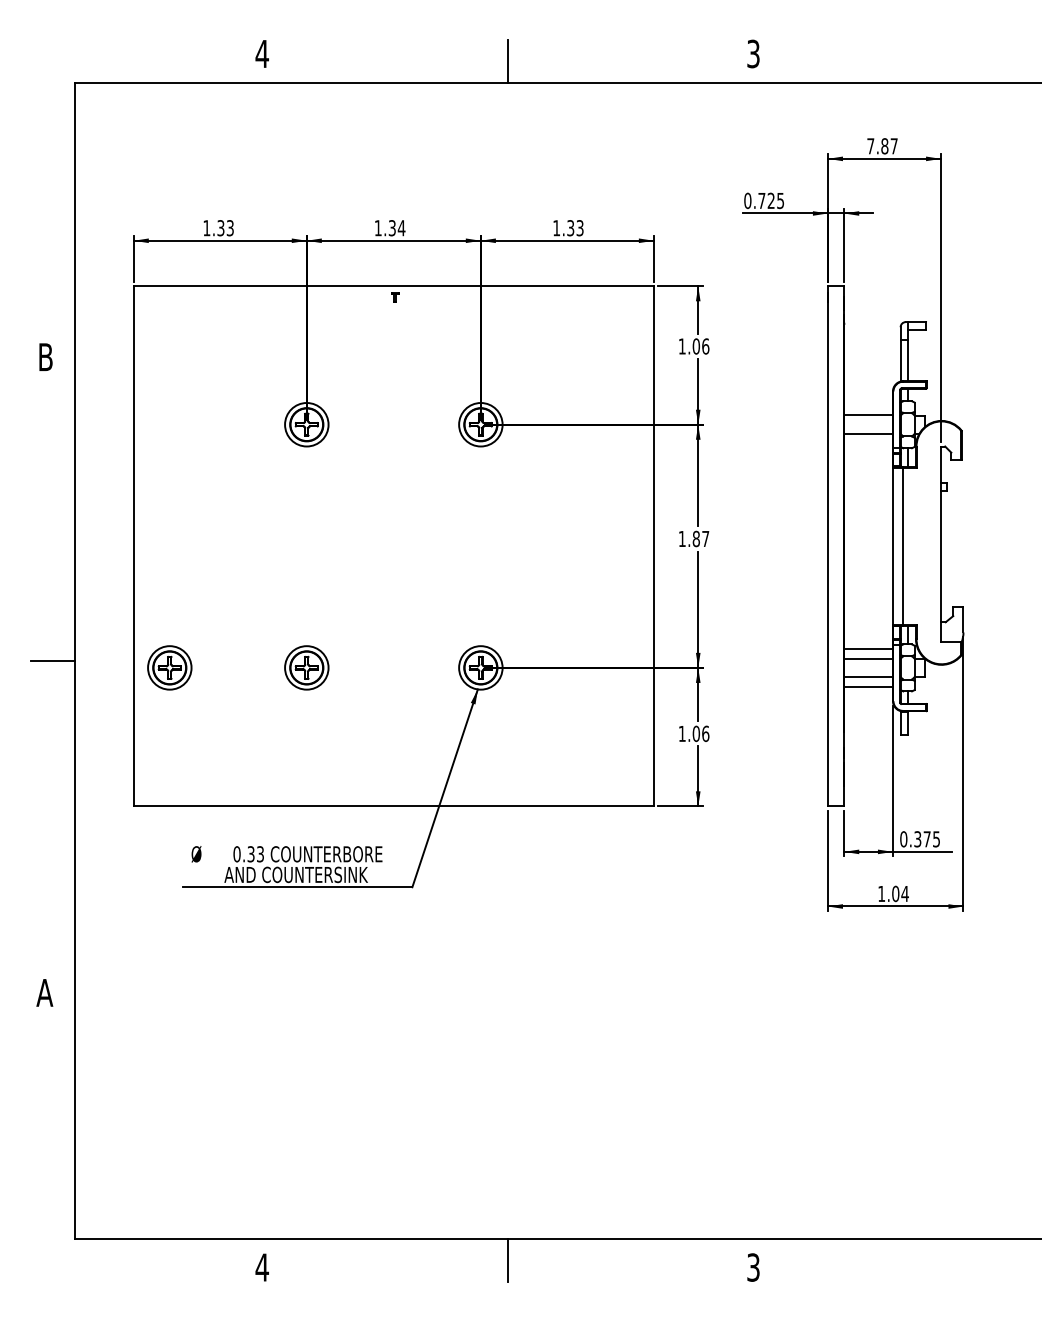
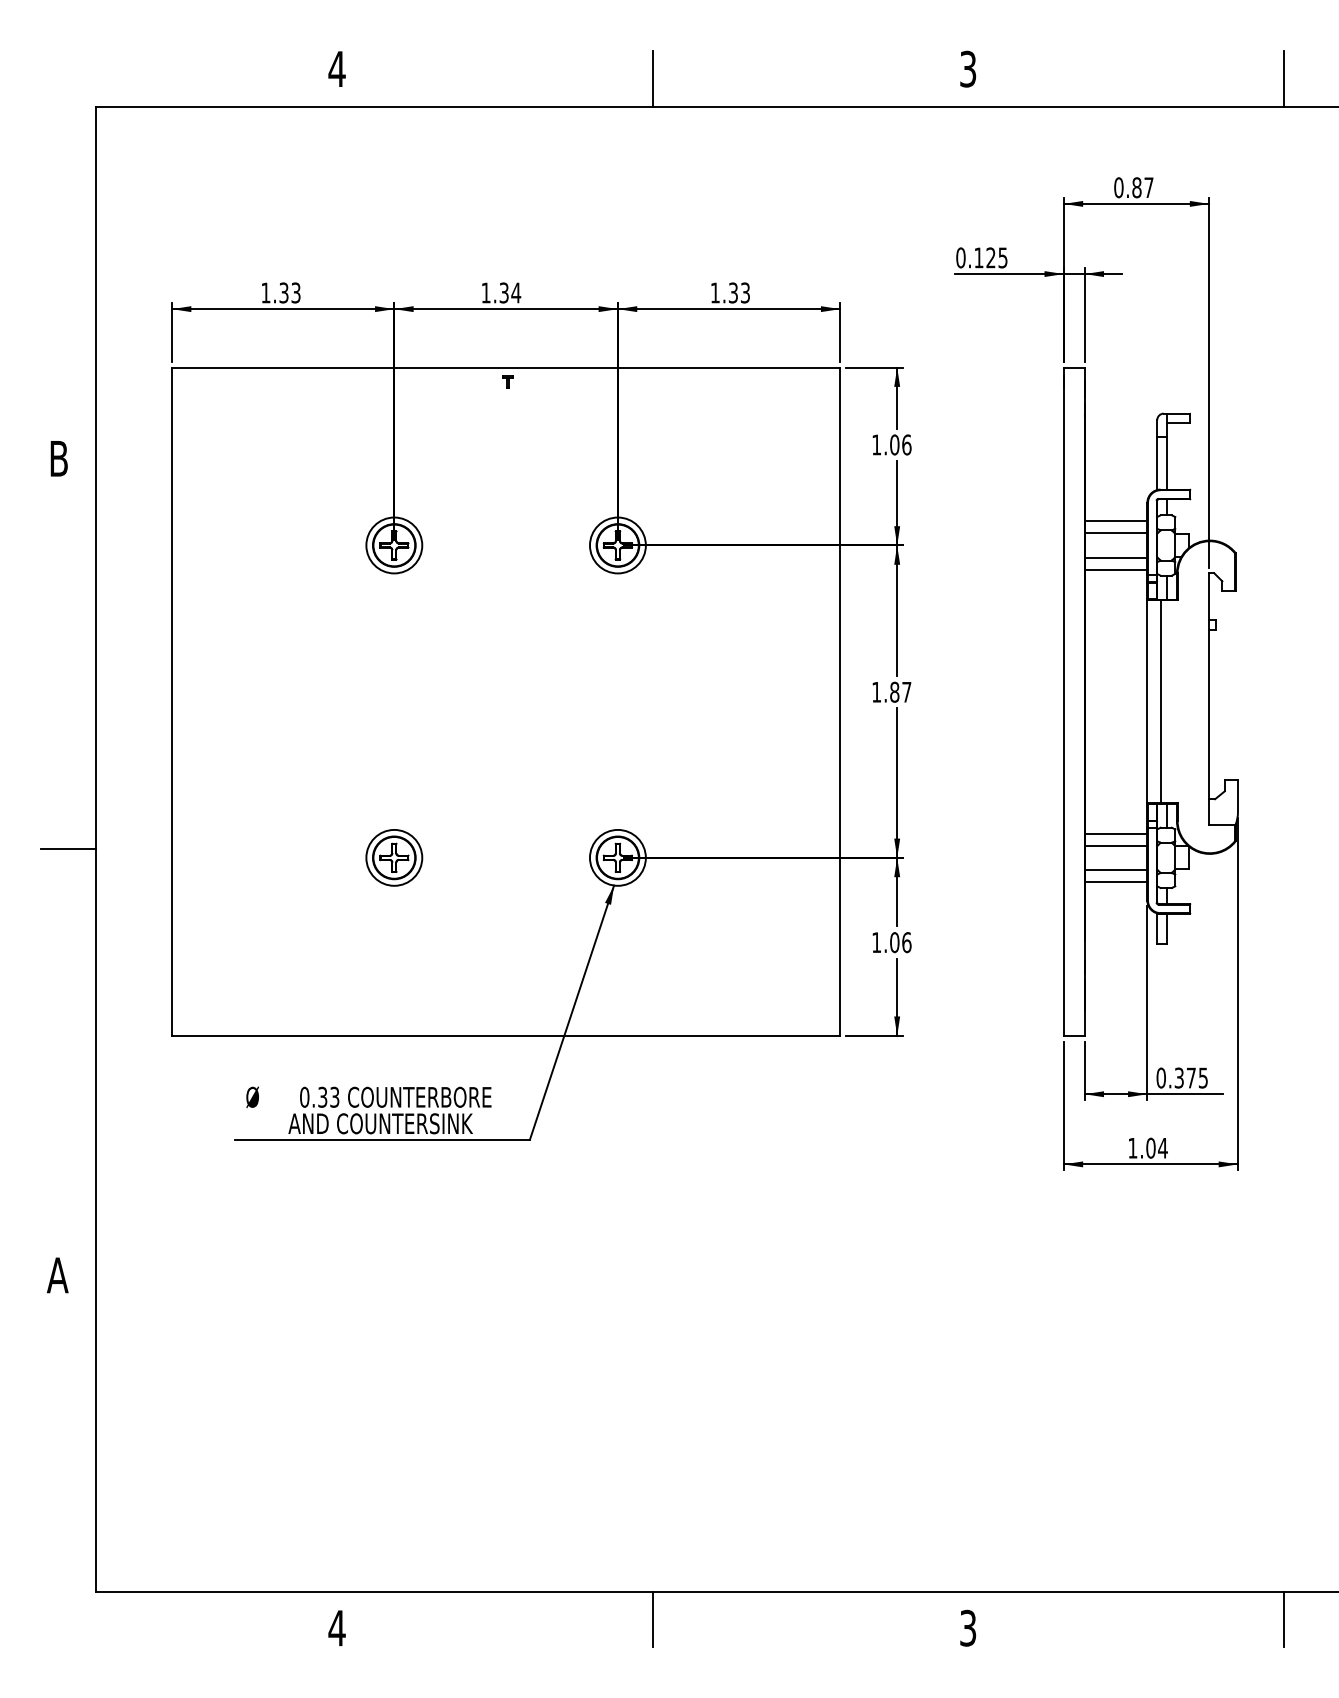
line: (999, 61) -> (1284, 78), added
text: (870, 146) -> (1118, 188), 7.87 -> 0.87
text: (761, 200) -> (978, 257), 0.725 -> 0.125
line: (868, 405) -> (1115, 520), added
line: (868, 443) -> (1115, 569), added
part: (169, 667) -> (217, 857), removed
line: (999, 1260) -> (1284, 1619), added

